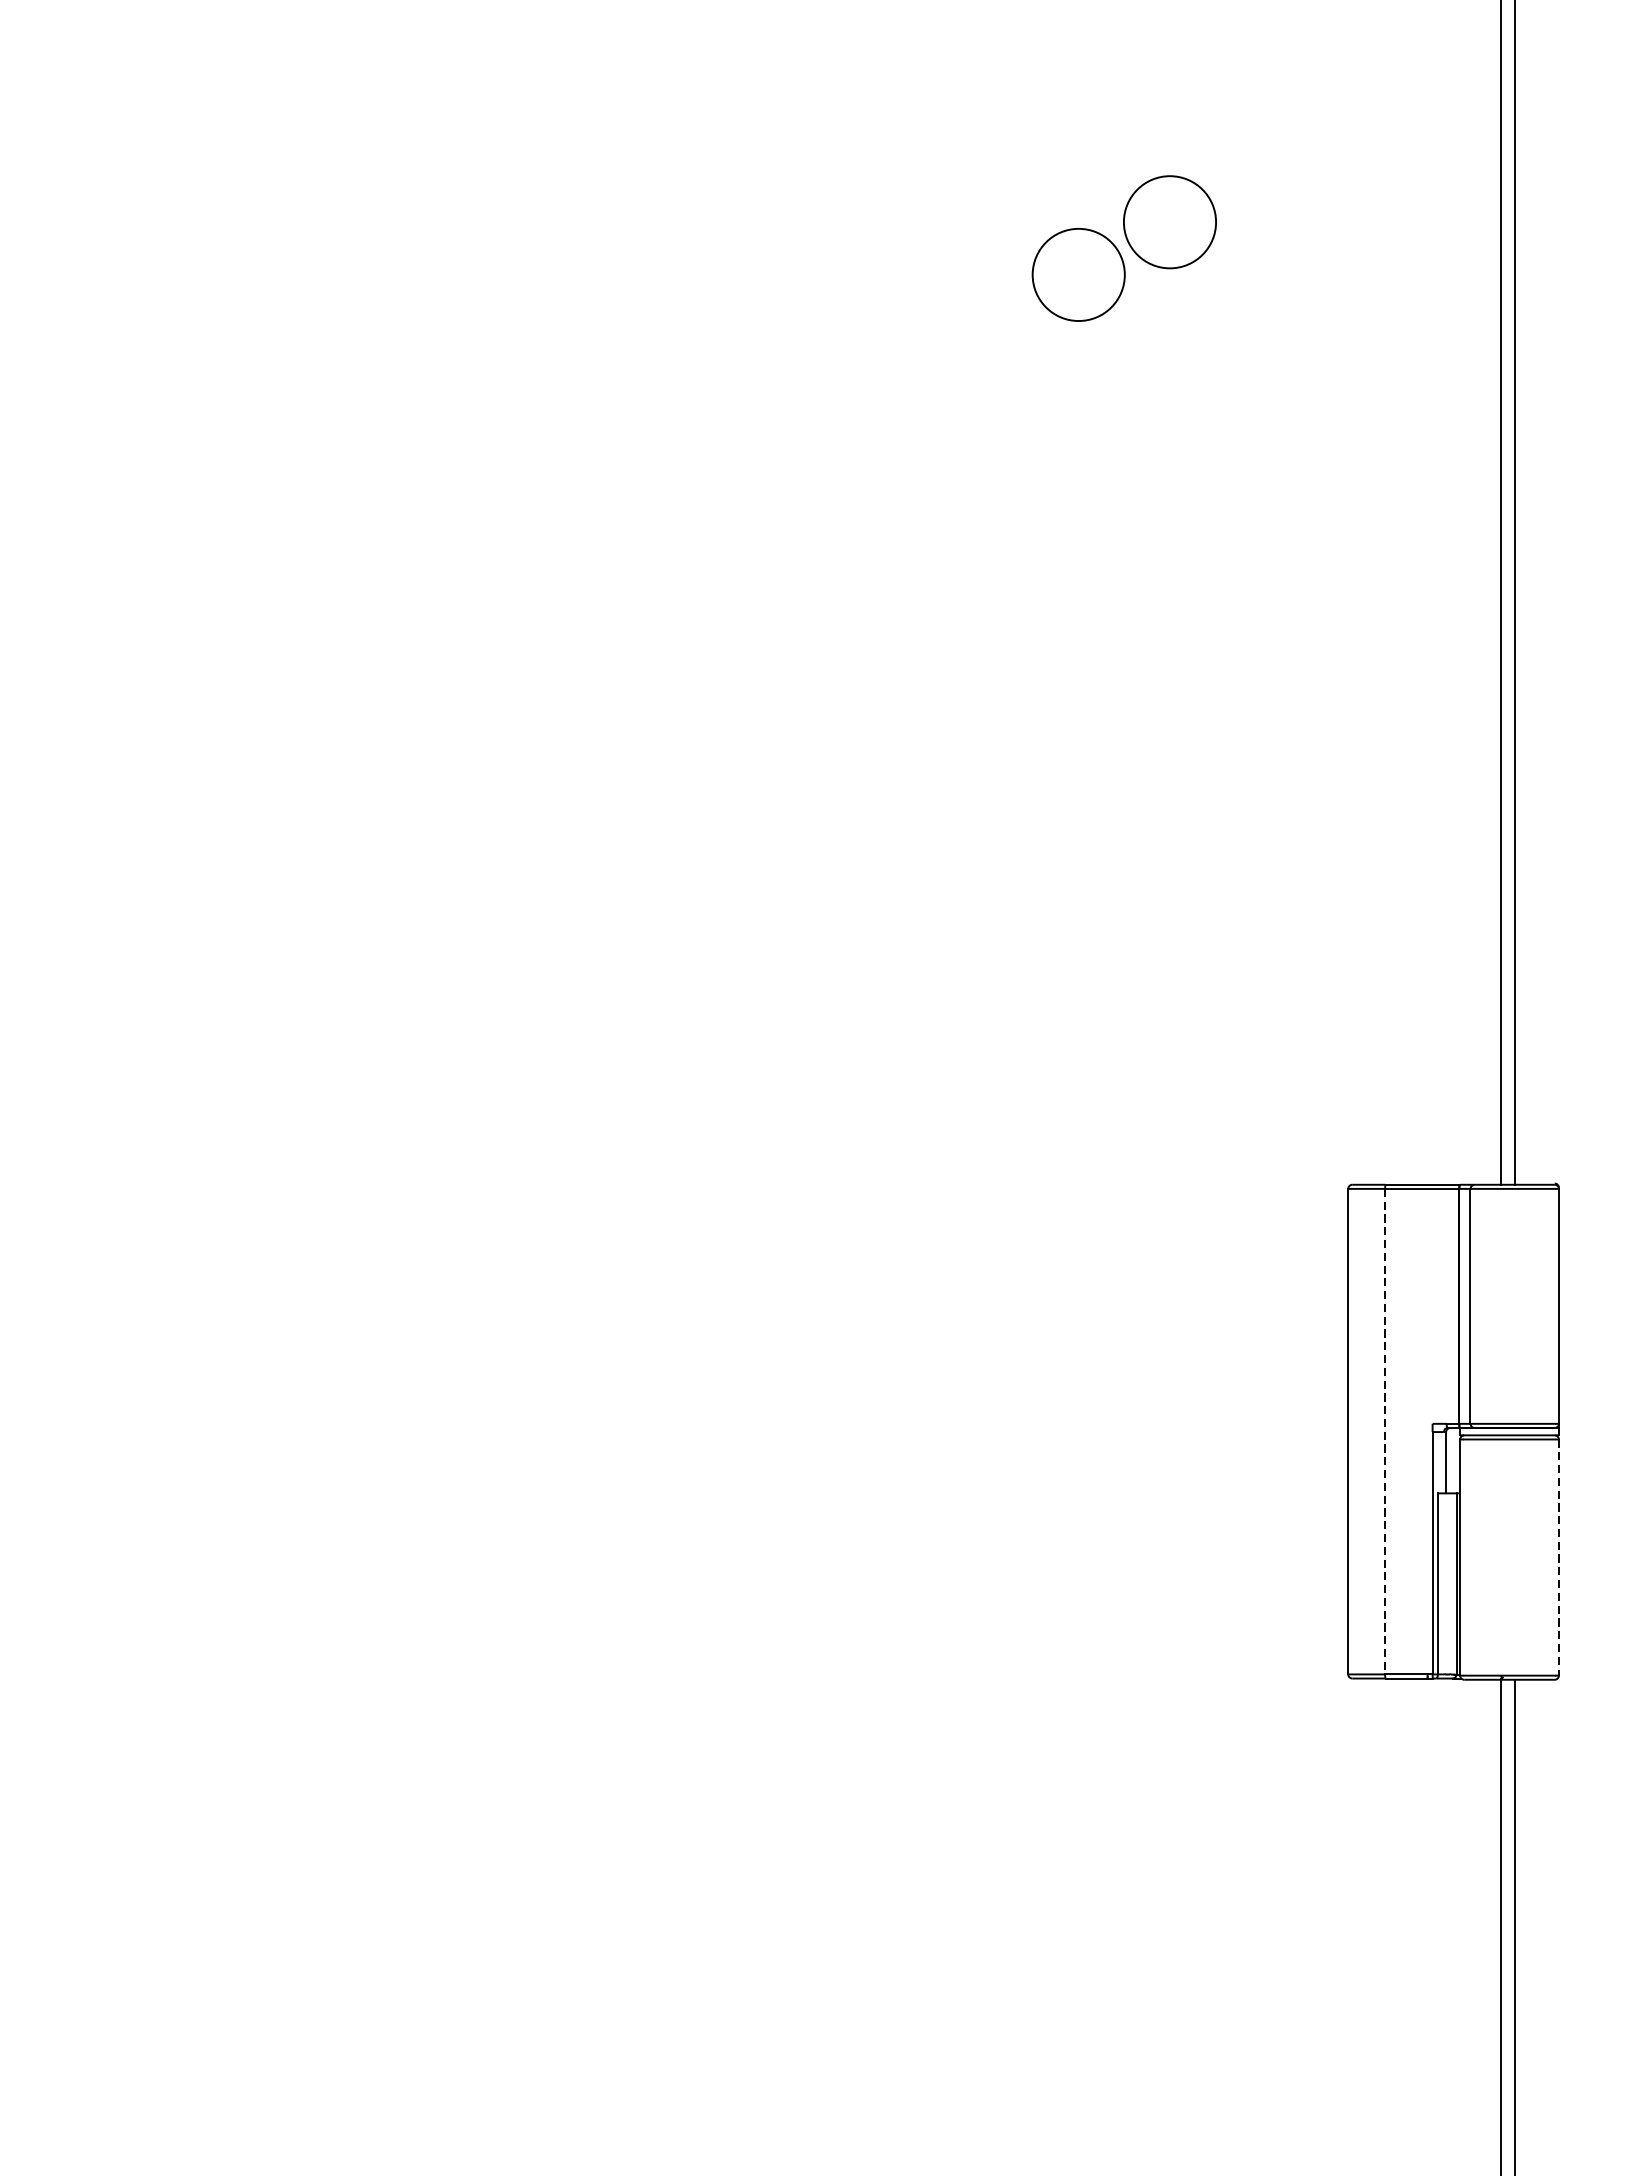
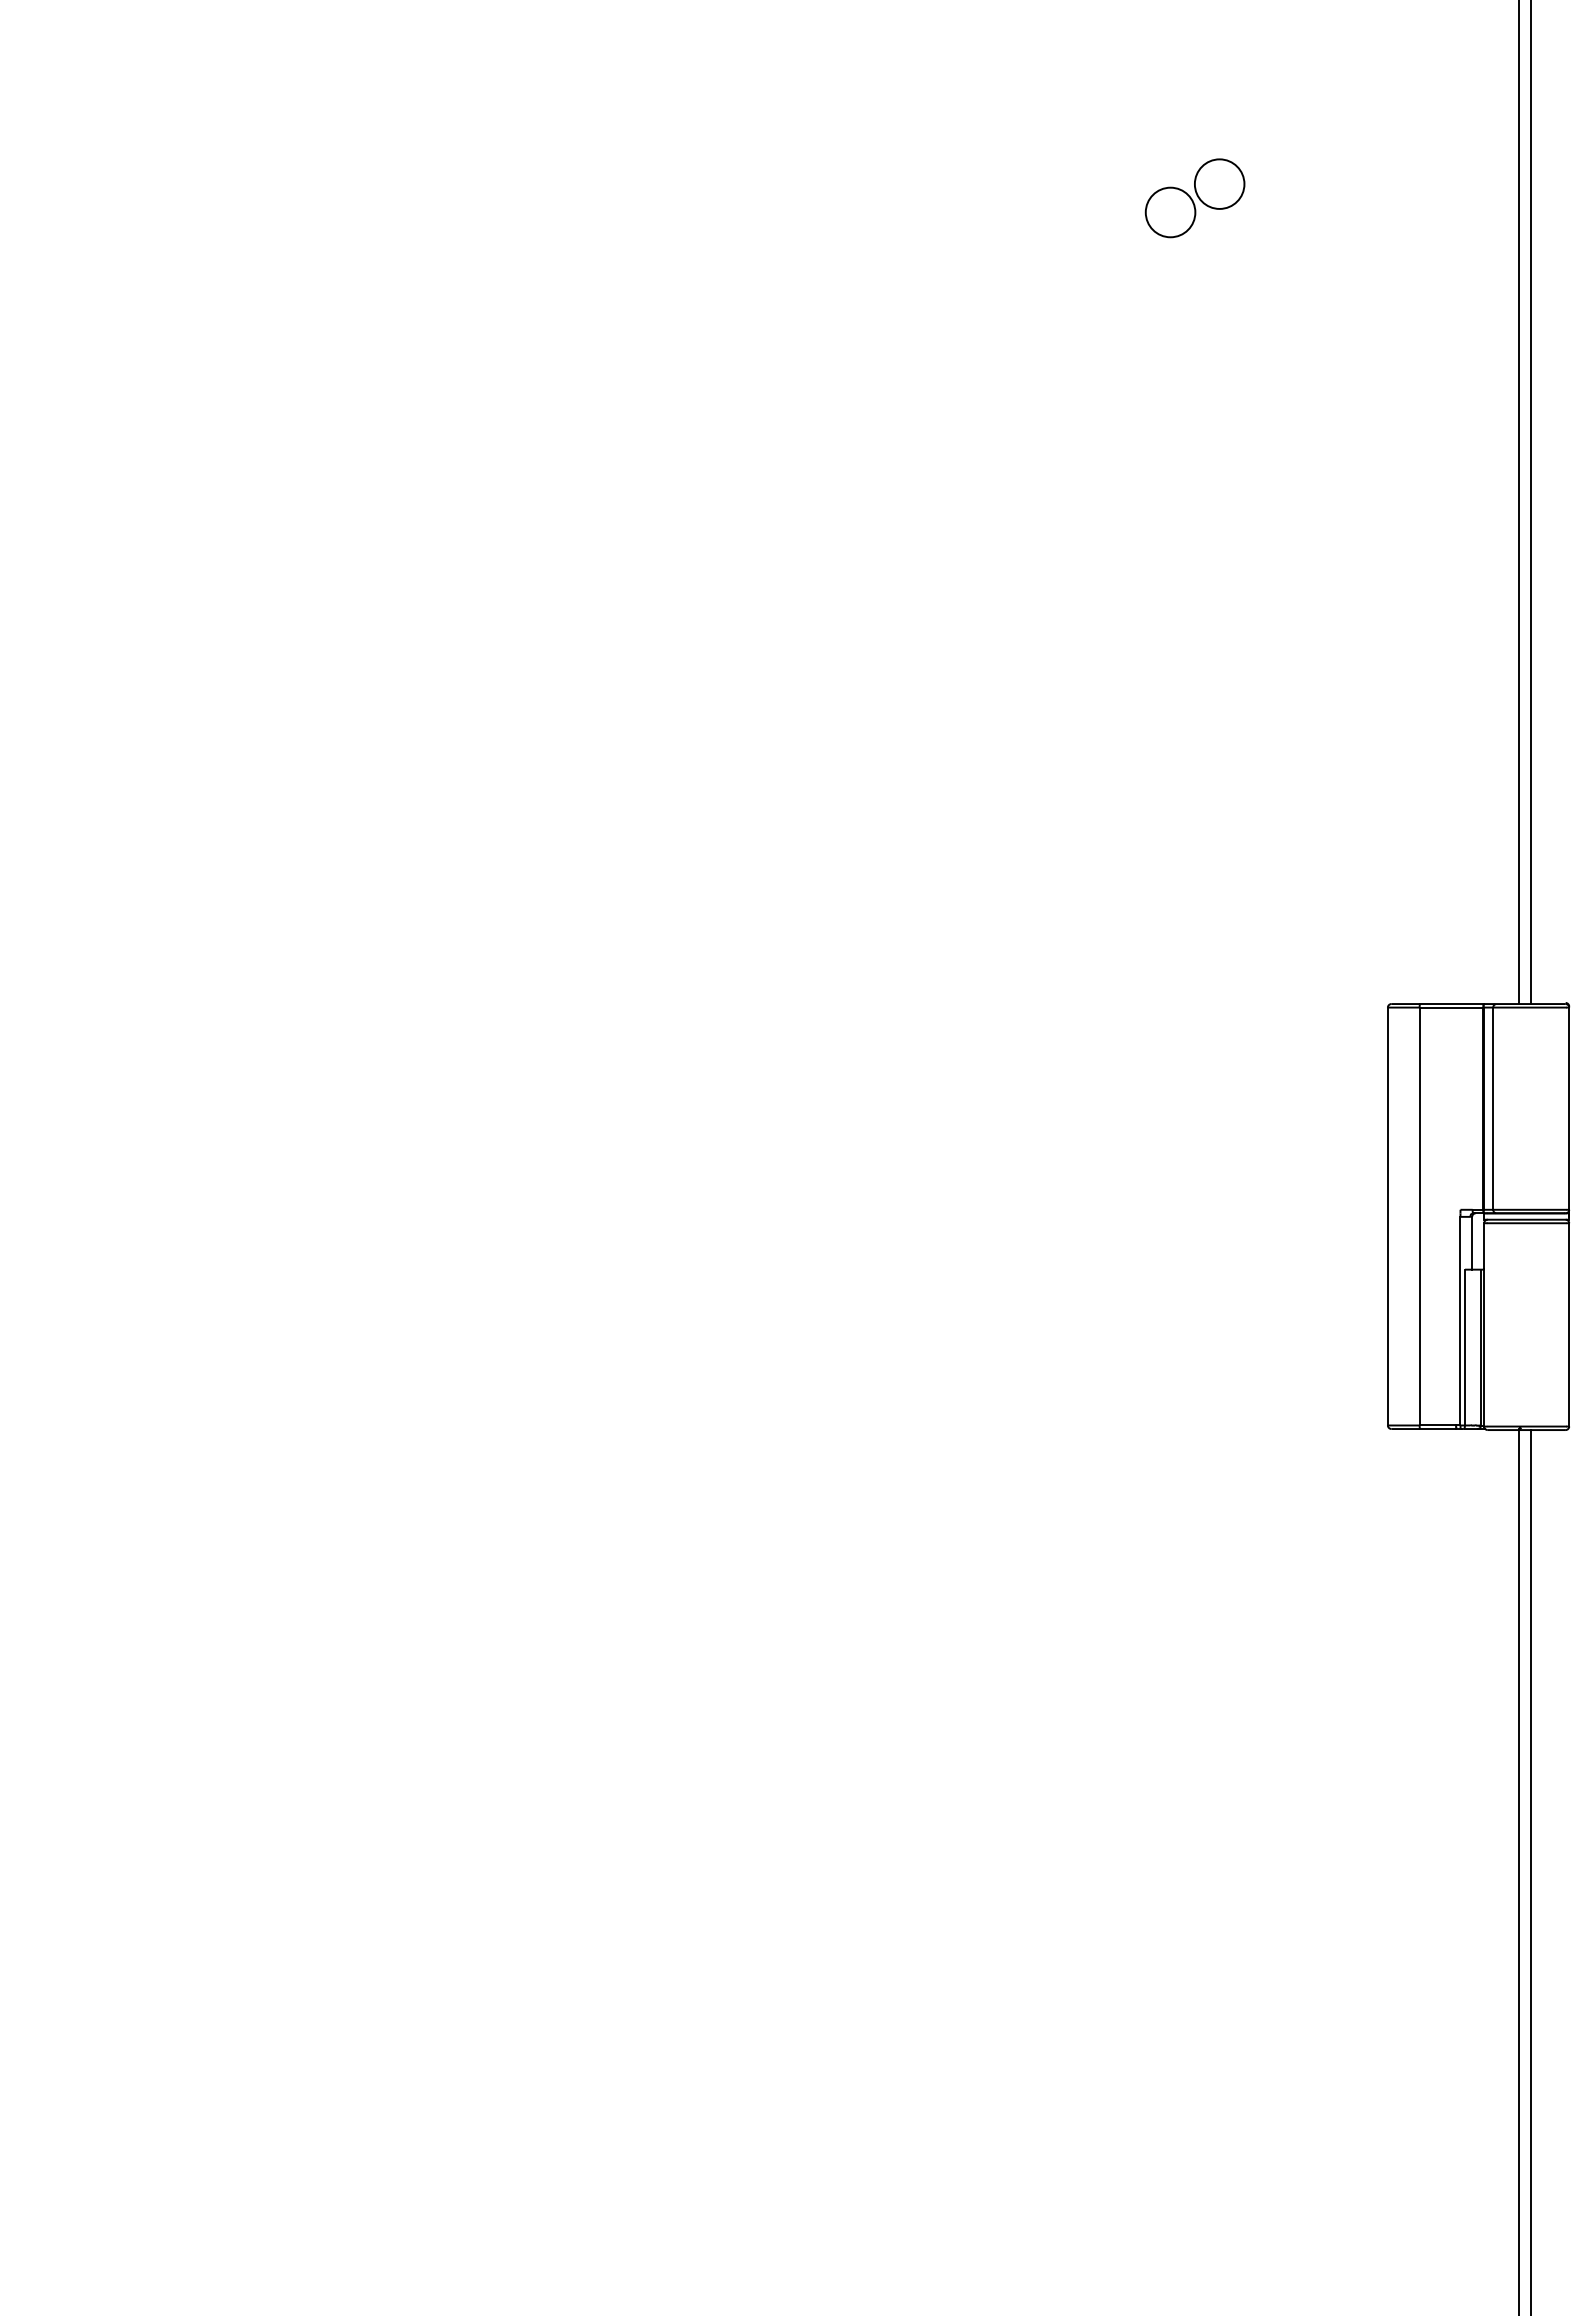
part: (1123, 248) -> (1194, 198), size x0.62
line: (1384, 1431) -> (1419, 1216), dashed -> solid
line: (1559, 1557) -> (1569, 1324), dashed -> solid

